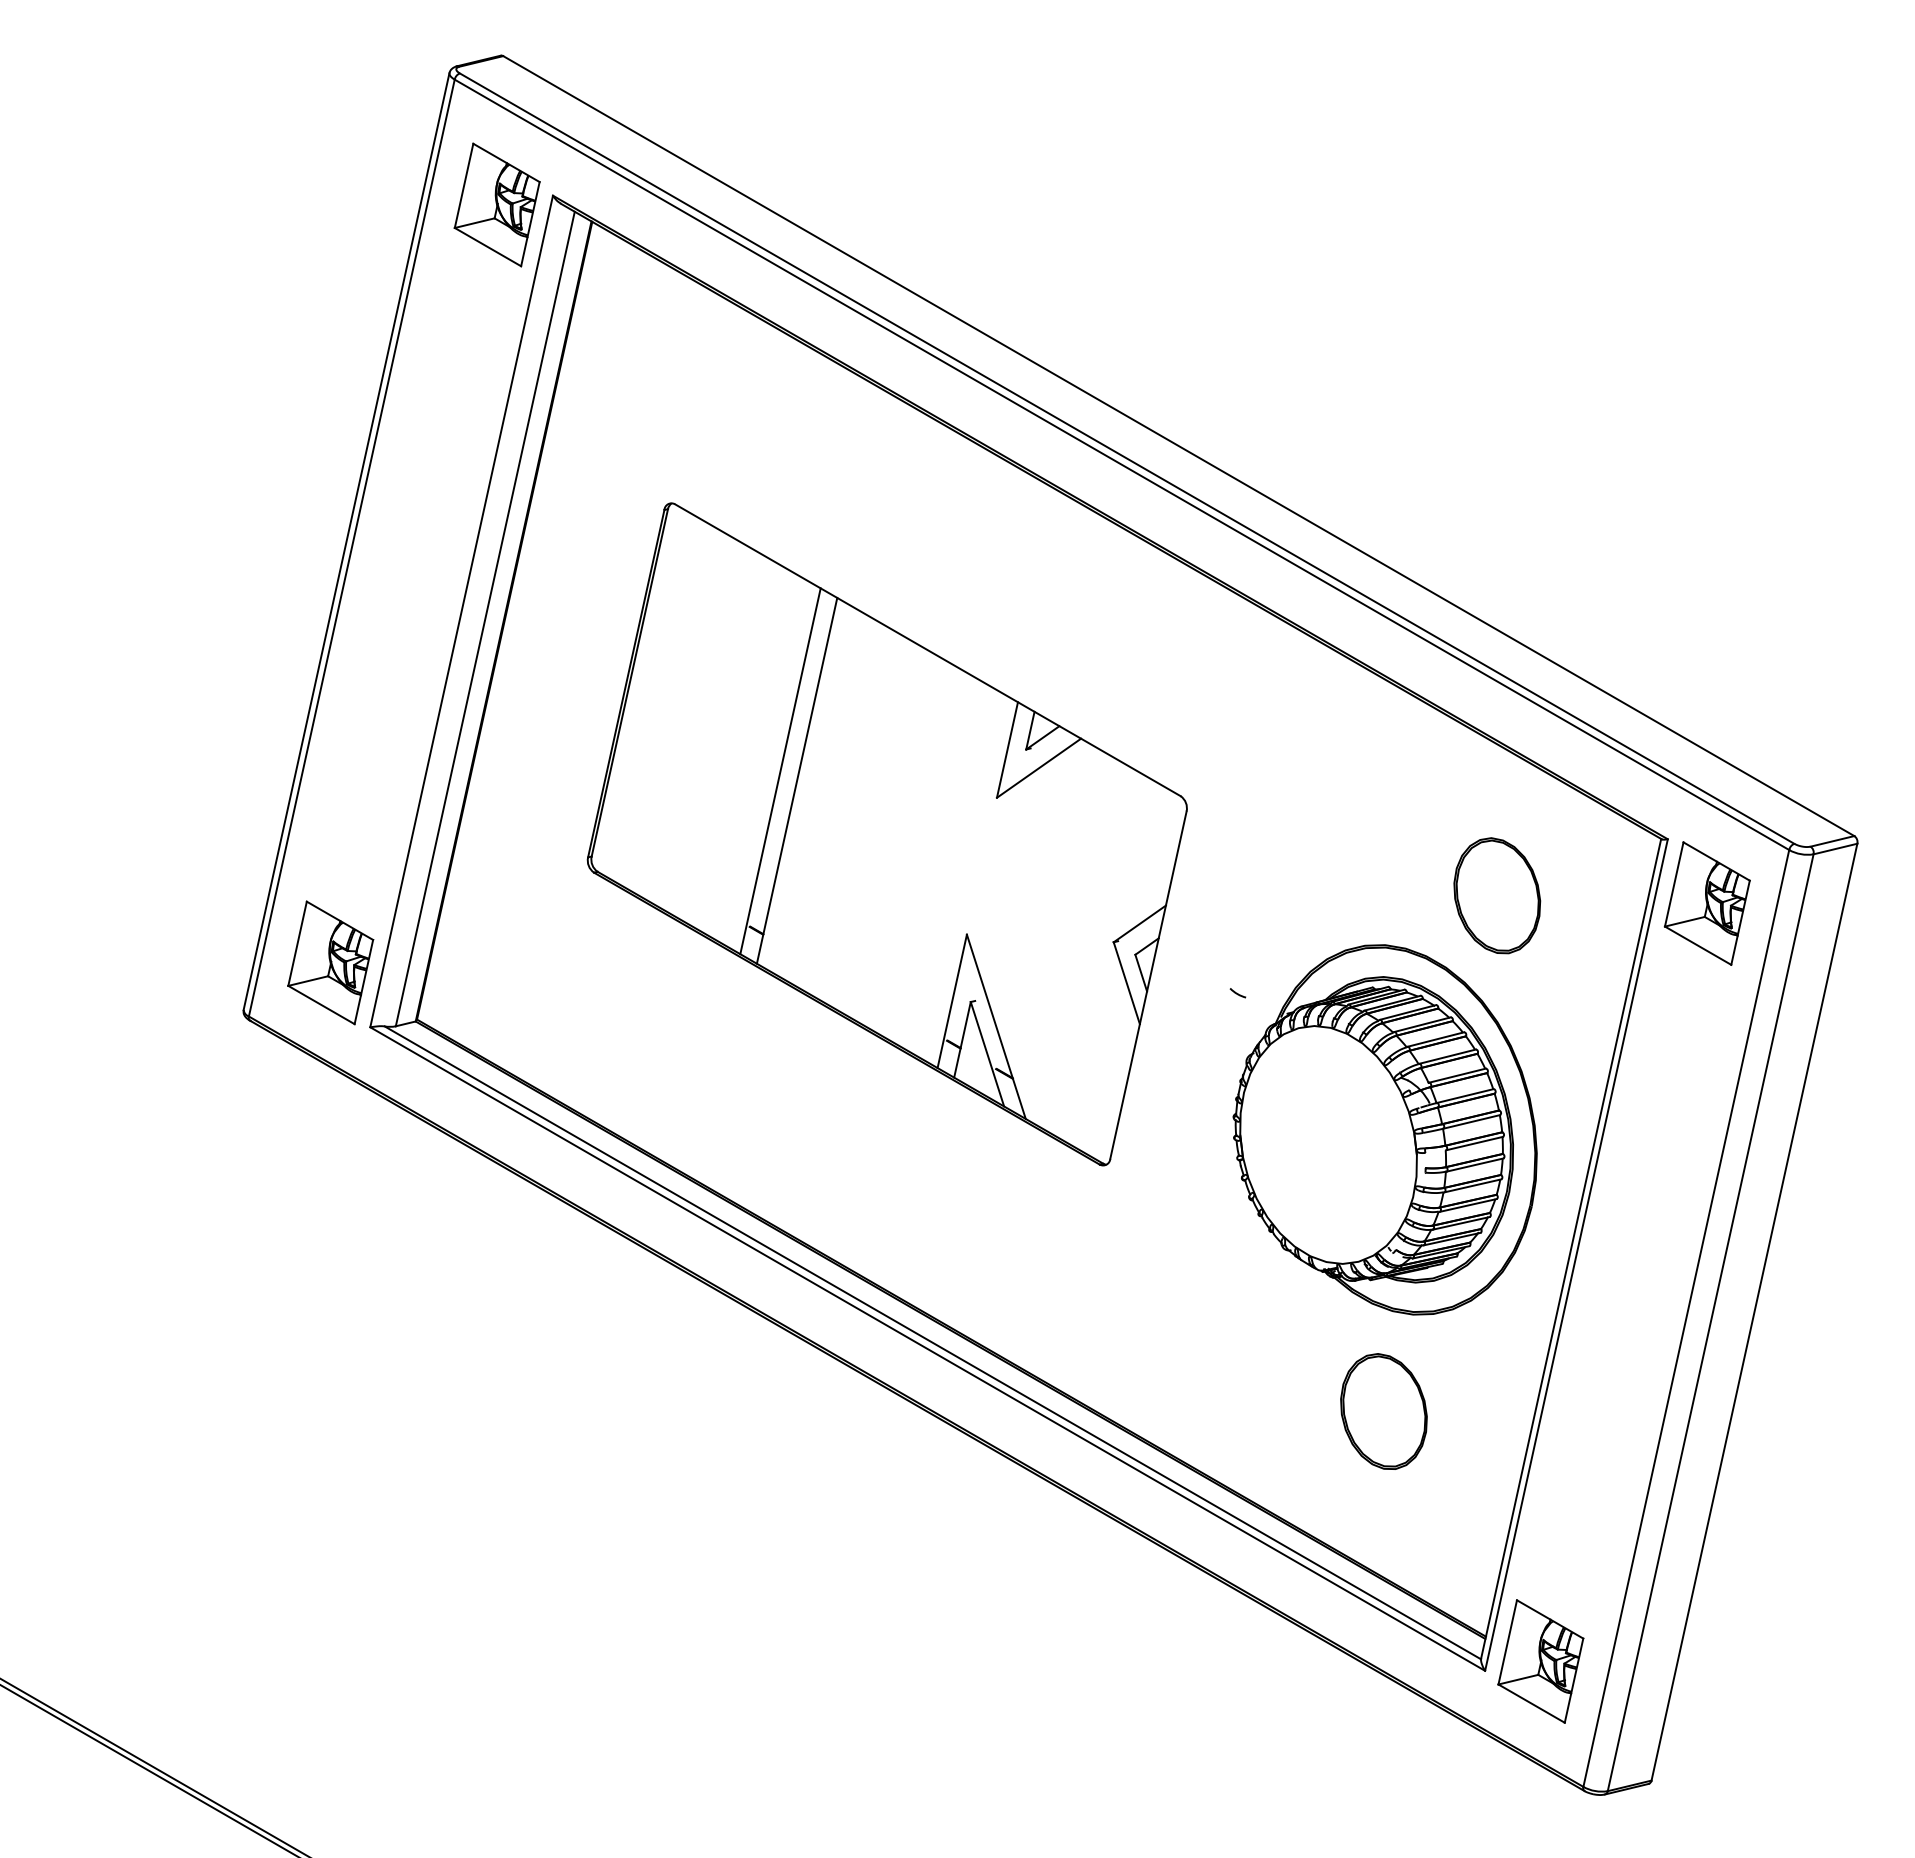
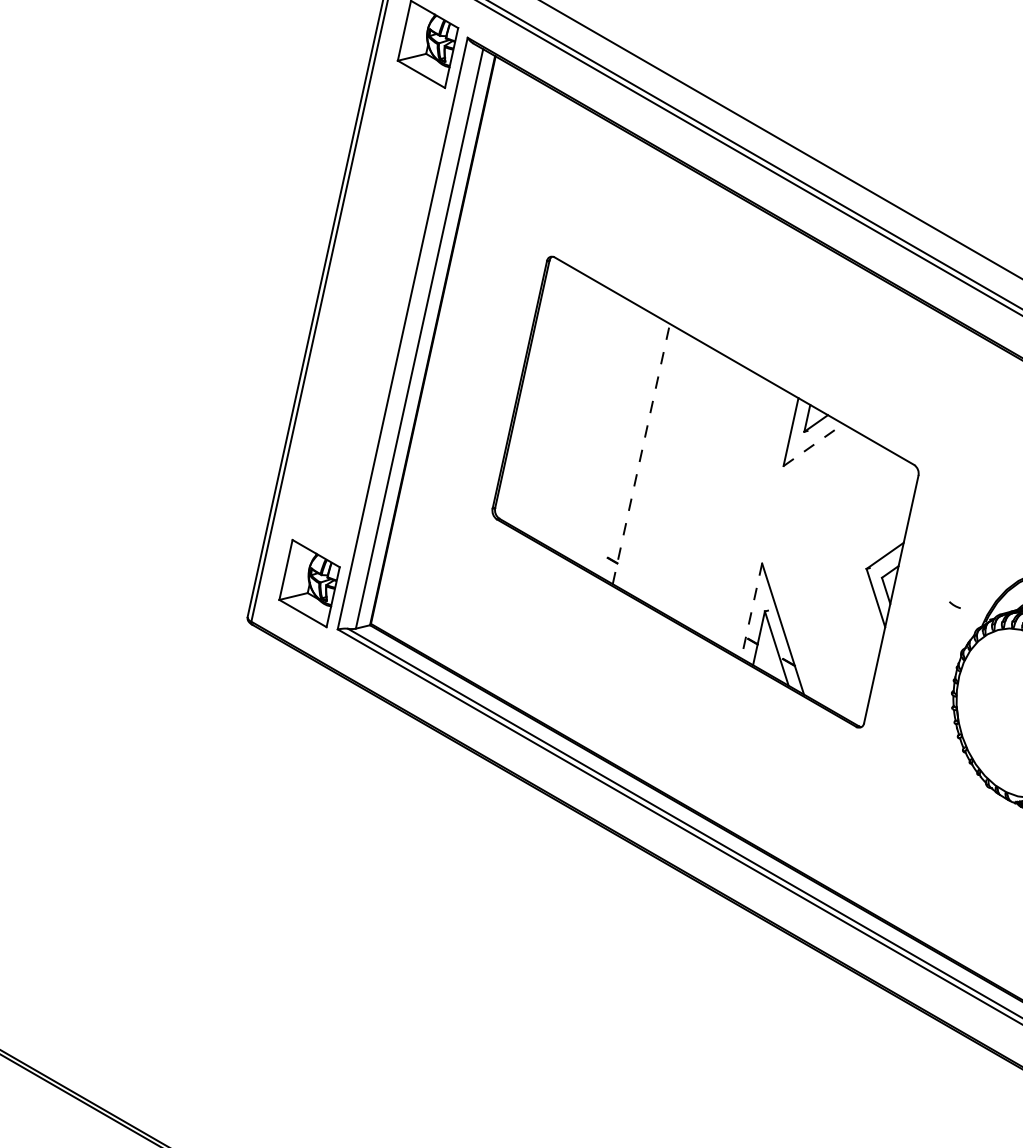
line: (1039, 767) -> (813, 444), solid -> dashed
line: (780, 771) -> (629, 447), removed
line: (797, 780) -> (641, 453), solid -> dashed
line: (952, 1001) -> (751, 611), solid -> dashed

